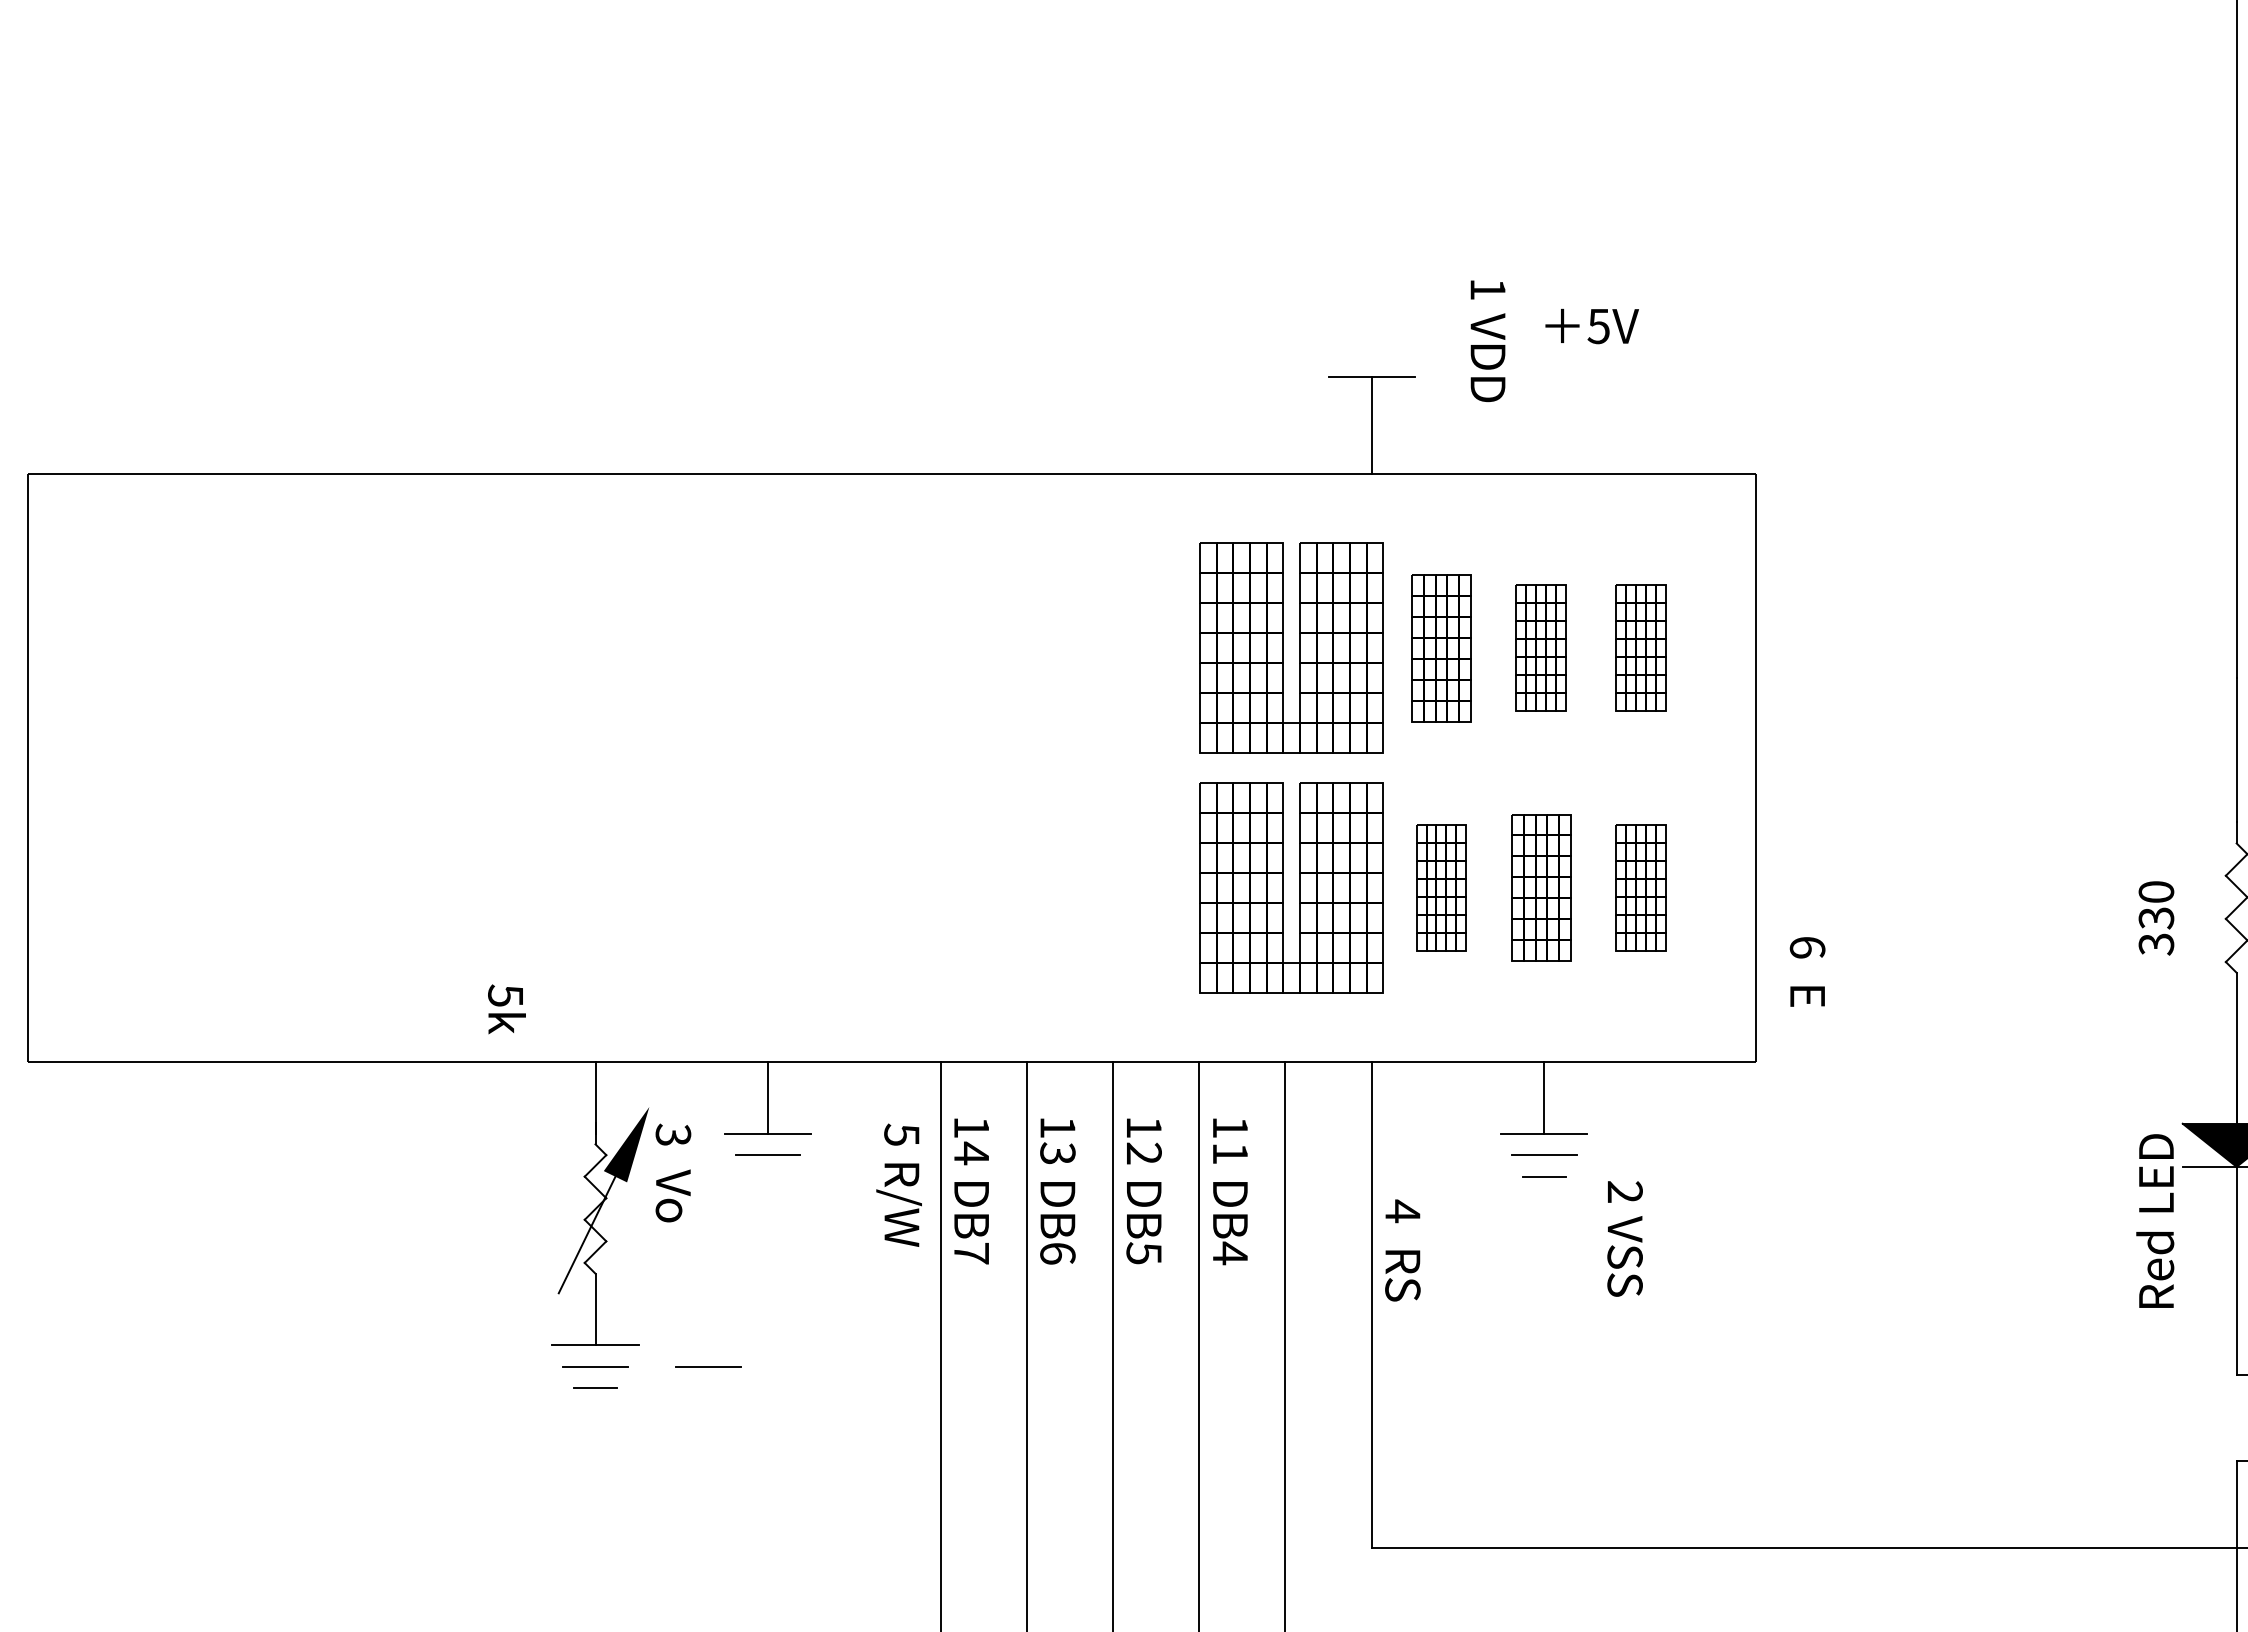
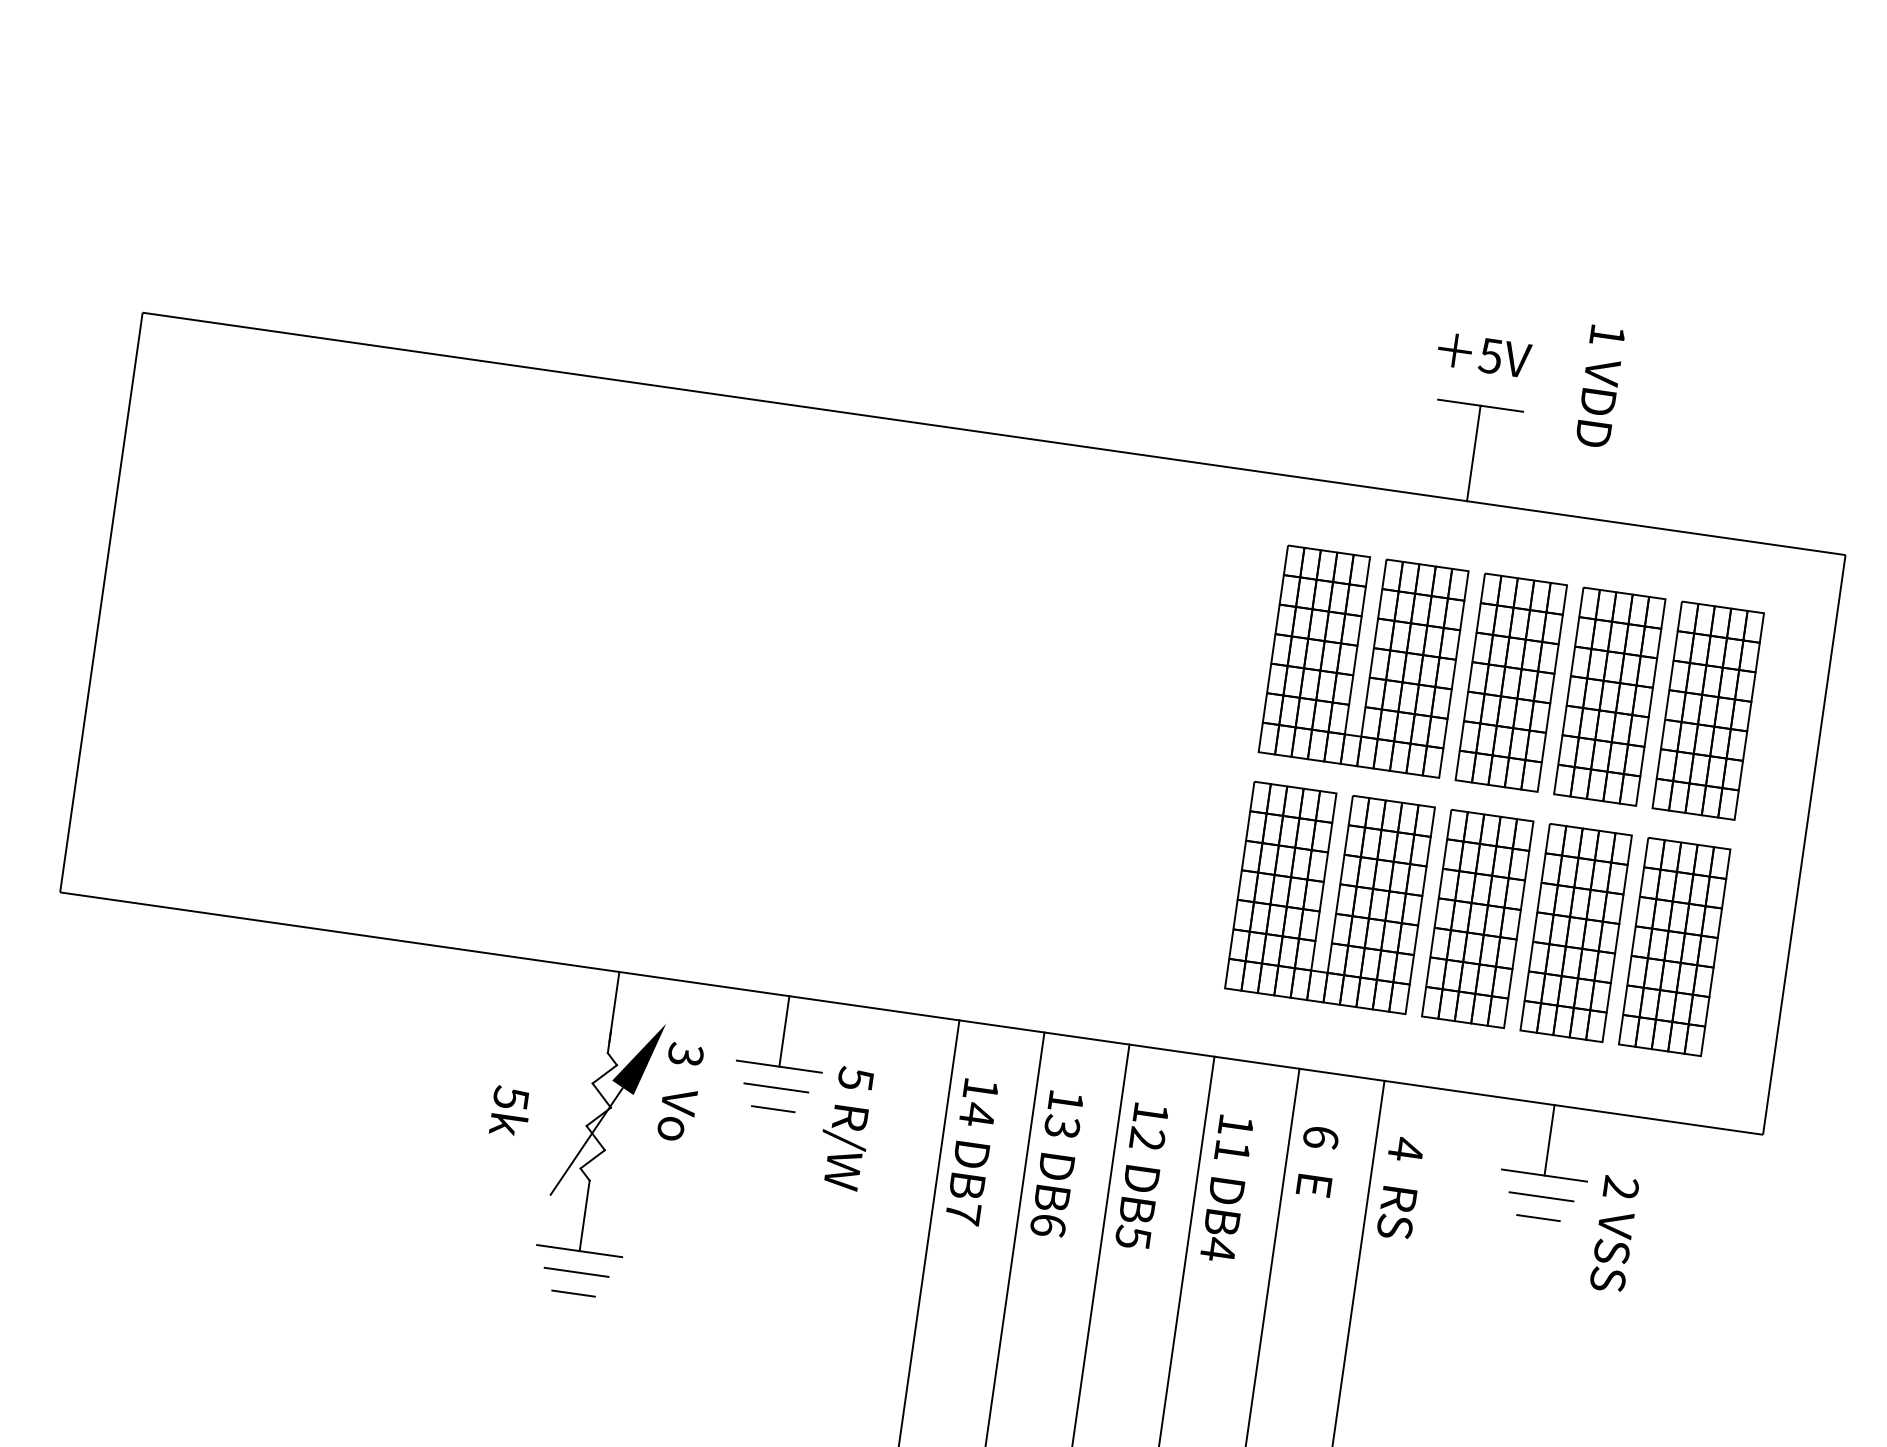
text: (1591, 326) -> (1483, 355), moved
part: (1441, 647) -> (1511, 682), size x1.43
part: (1541, 647) -> (1610, 696), size x1.67
part: (1641, 647) -> (1708, 710), size x1.67
part: (1441, 887) -> (1477, 918), size x1.67
part: (1541, 887) -> (1576, 932), size x1.43
part: (1641, 887) -> (1674, 946), size x1.67
text: (1807, 971) -> (1317, 1161), moved
text: (506, 1009) -> (509, 1111), moved
line: (767, 1176) -> (772, 1108), added
text: (898, 1184) -> (845, 1127), moved
text: (1624, 1238) -> (1613, 1233), moved
text: (1402, 1250) -> (1400, 1188), moved
line: (708, 1366) -> (688, 1287), removed

